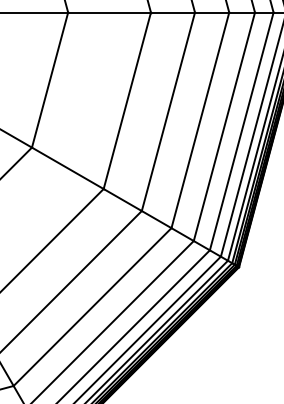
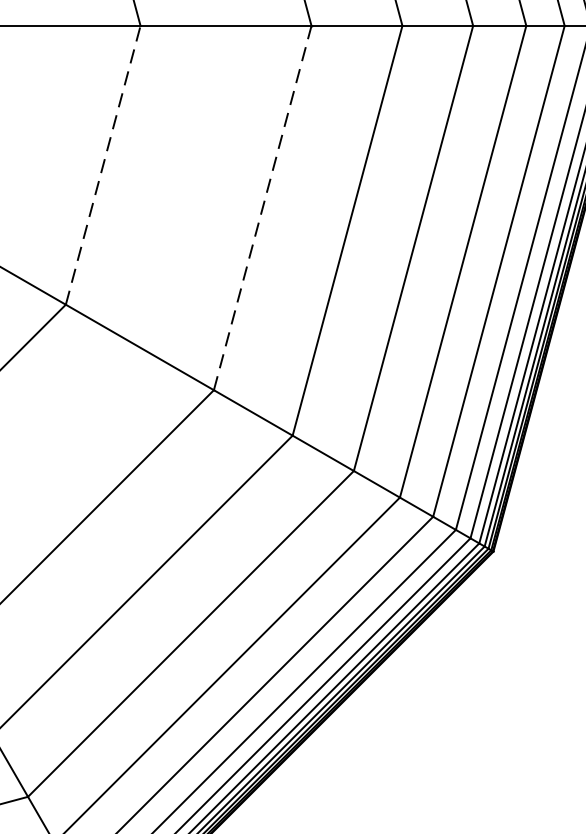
line: (50, 80) -> (104, 166), solid -> dashed
line: (127, 100) -> (263, 207), solid -> dashed

